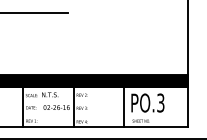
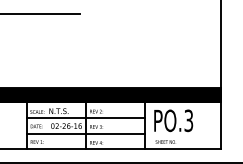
line: (73, 100) -> (86, 117), added
line: (73, 113) -> (86, 133), added

